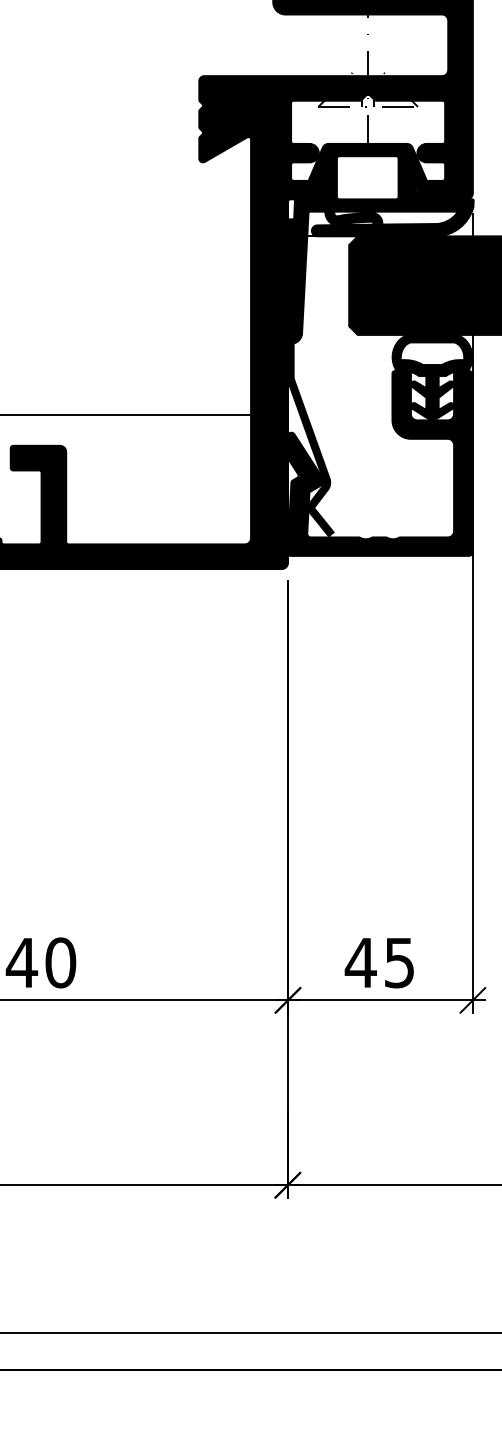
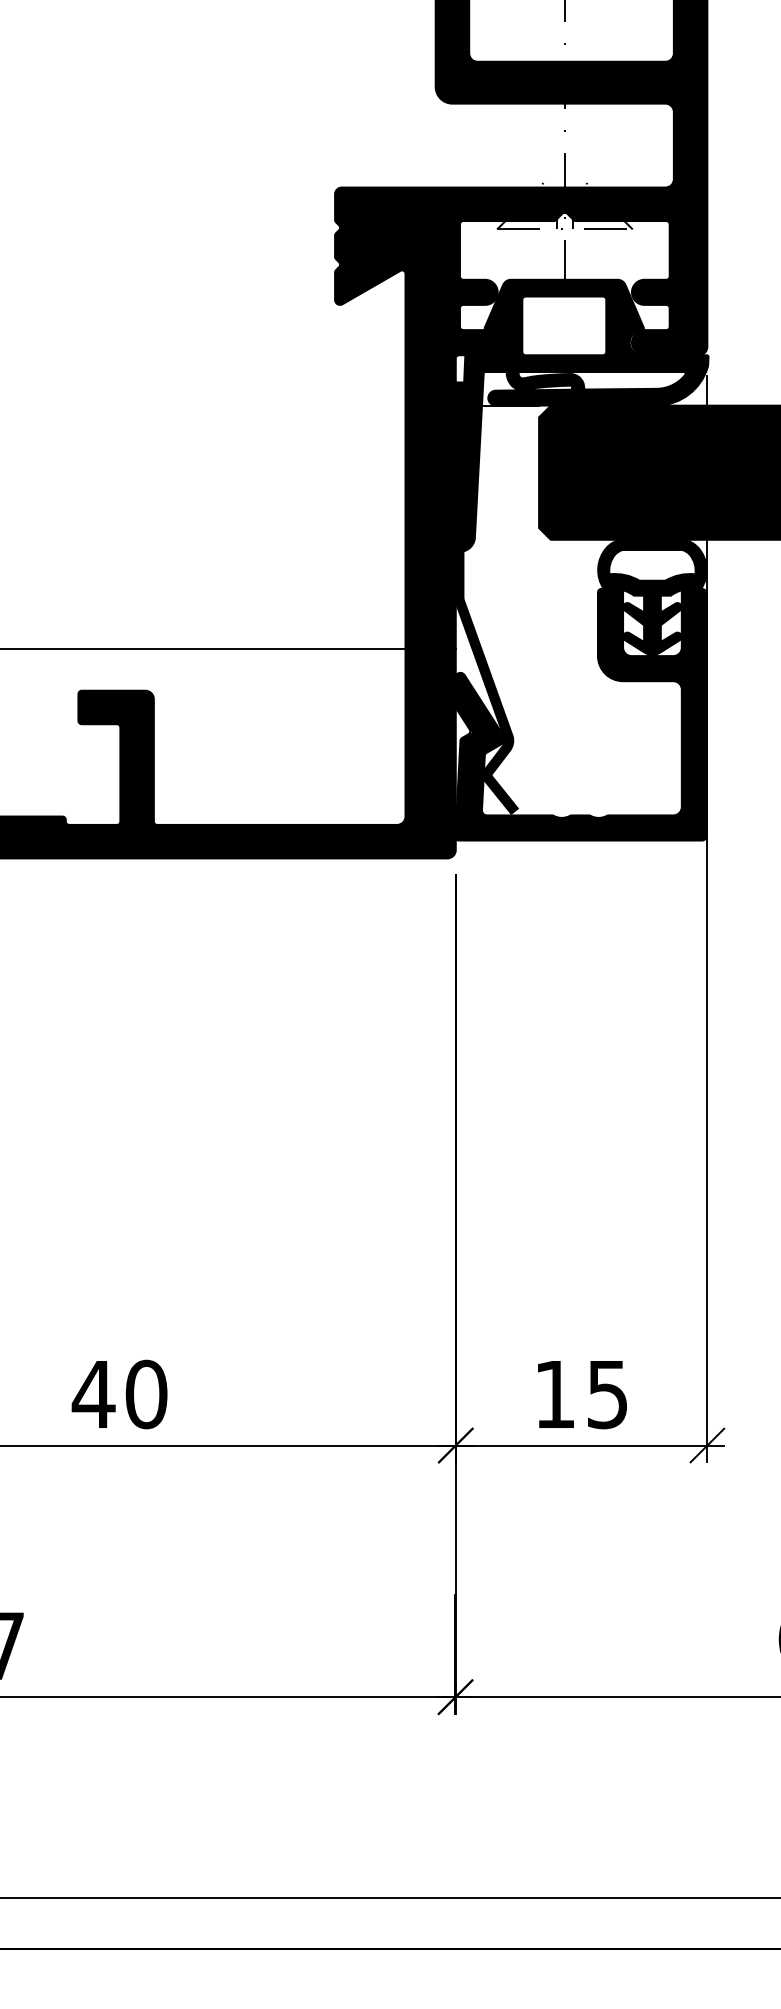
text: (360, 962) -> (554, 1394), 45 -> 15

